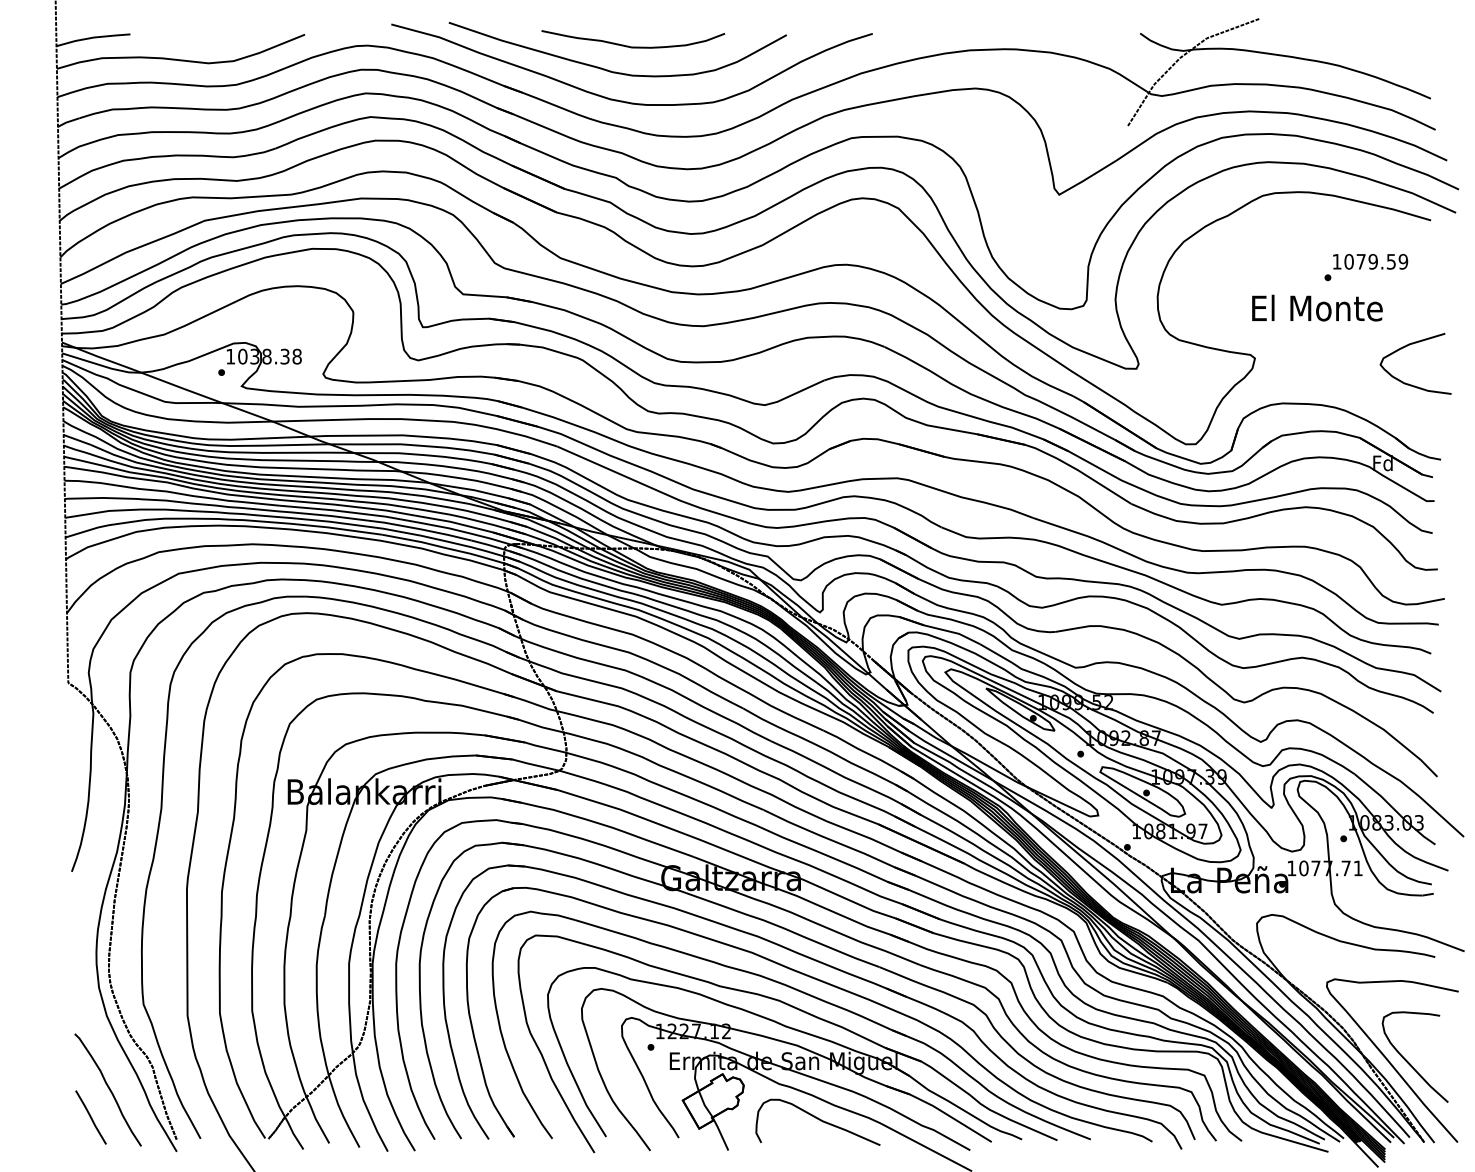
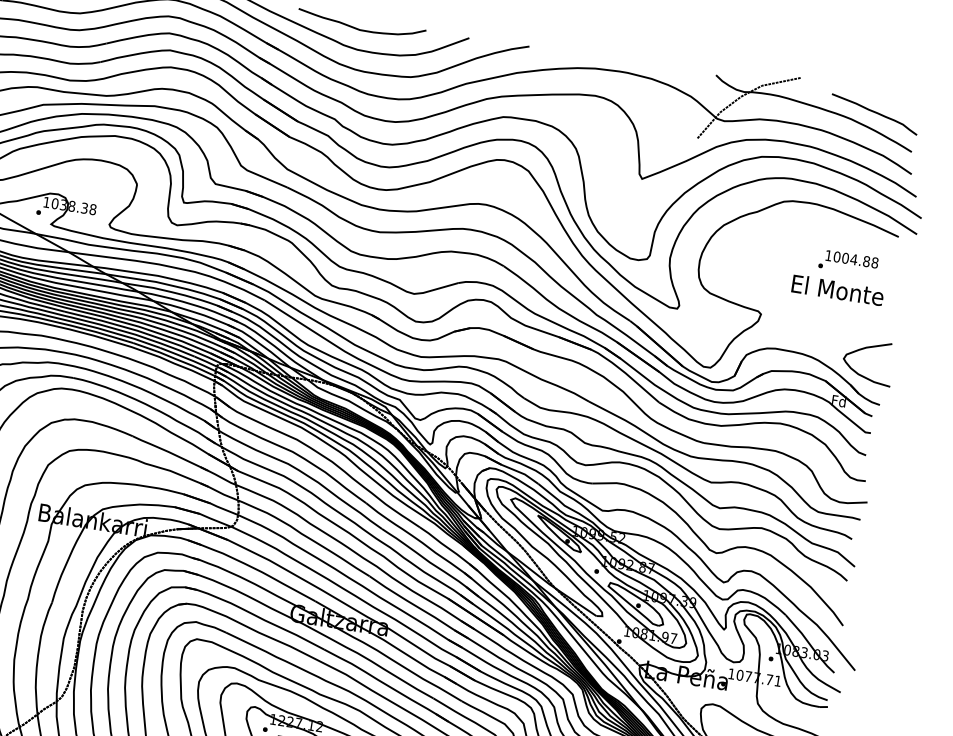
curve: (1372, 52) -> (876, 113), added
text: (1382, 261) -> (860, 260), 1079.59 -> 1004.88
text: (1317, 307) -> (838, 289), moved
curve: (1407, 346) -> (864, 348), moved

